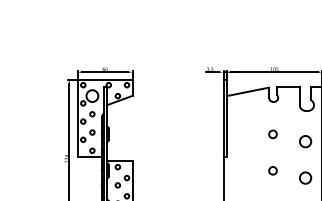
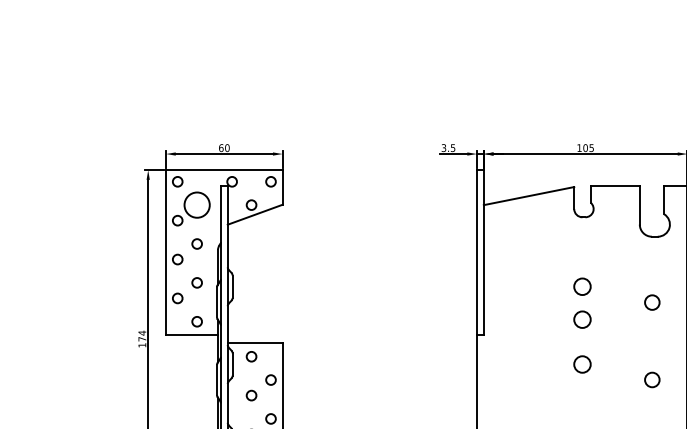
circle: (305, 141) -> (651, 301), size x0.6
circle: (272, 149) -> (581, 319), added
circle: (305, 177) -> (651, 378), size x0.6

